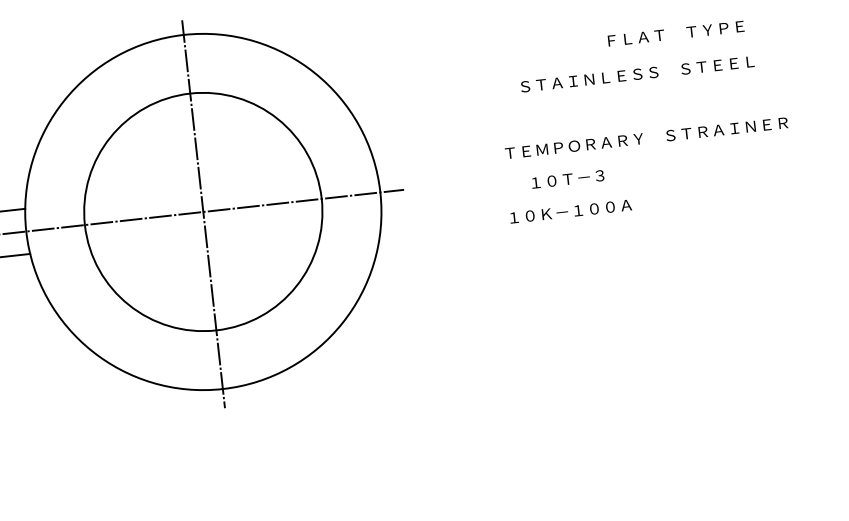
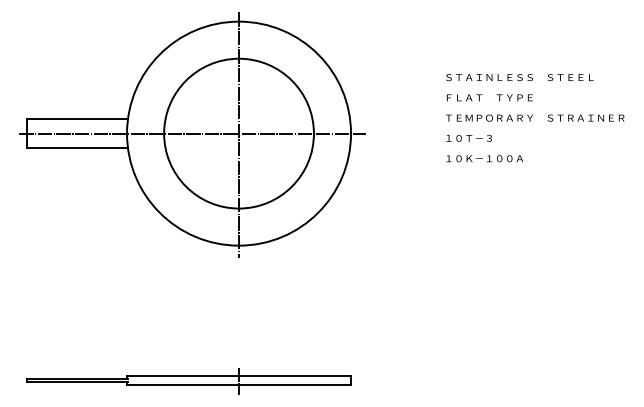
text: (675, 33) -> (489, 97), moved
text: (647, 137) -> (535, 117), moved
text: (570, 211) -> (484, 158), moved

